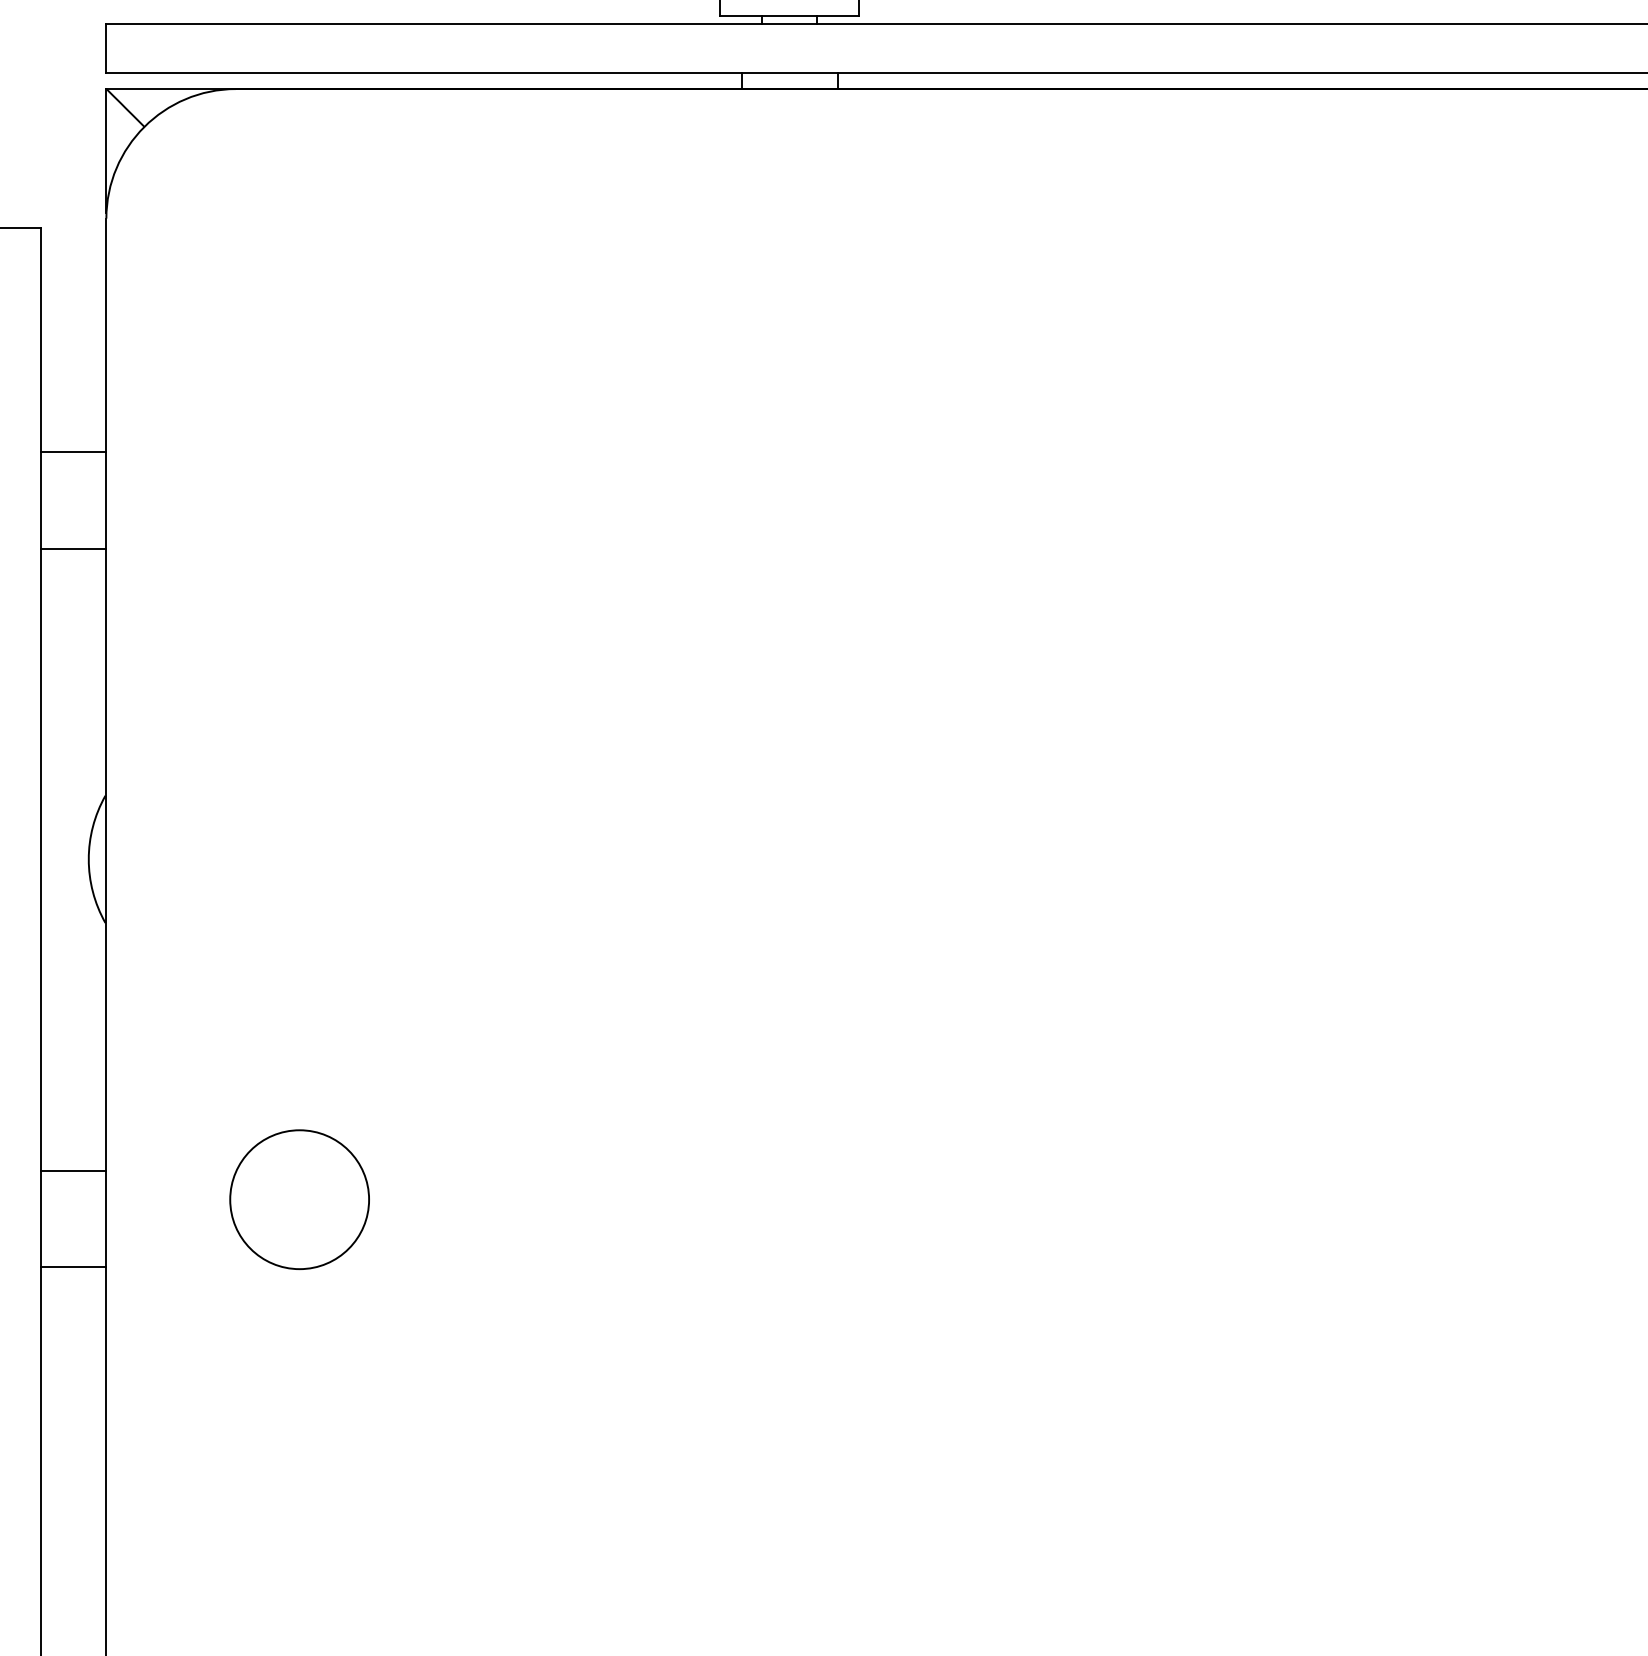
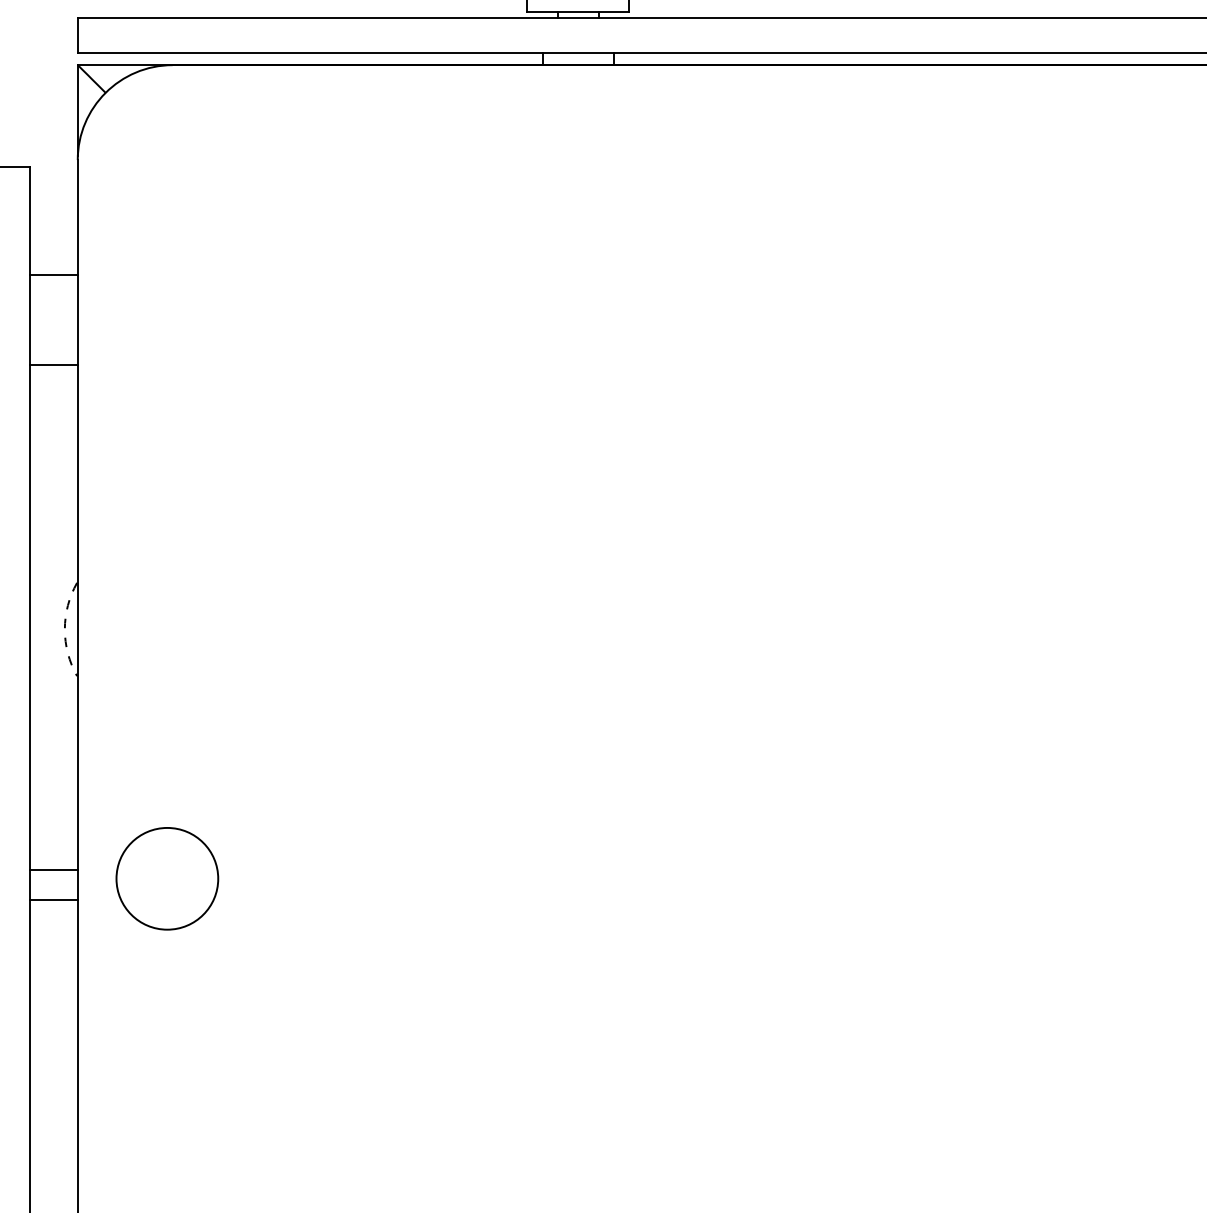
line: (73, 452) -> (53, 275), moved
line: (73, 548) -> (53, 364), moved
arc: (88, 859) -> (64, 629), solid -> dashed
line: (73, 1170) -> (53, 899), moved
circle: (299, 1199) -> (167, 878), moved
line: (73, 1267) -> (53, 870), moved

